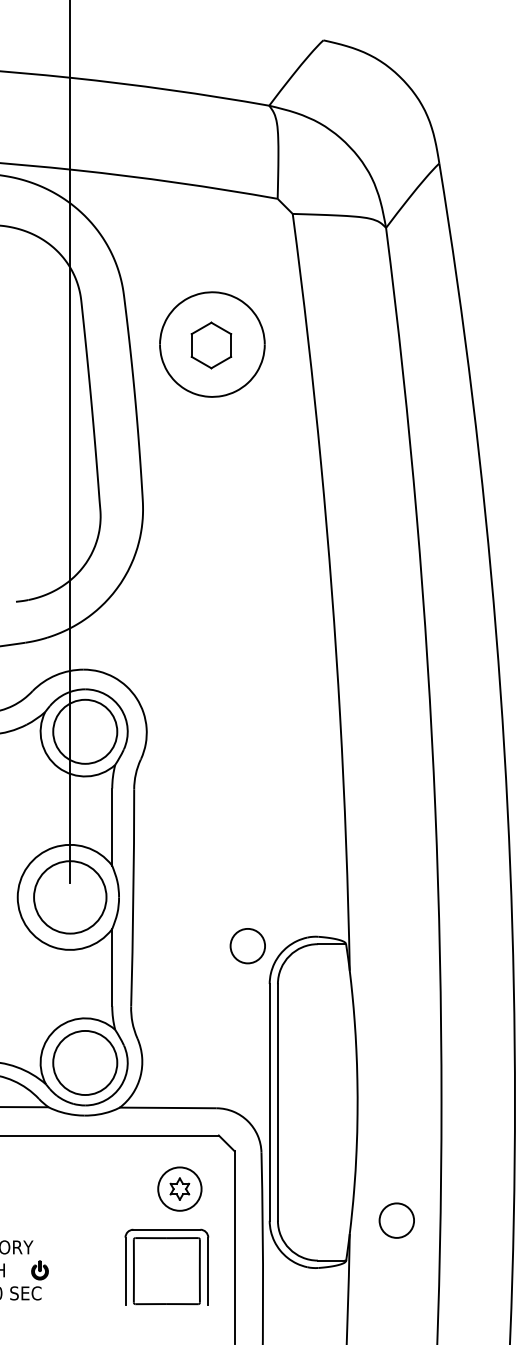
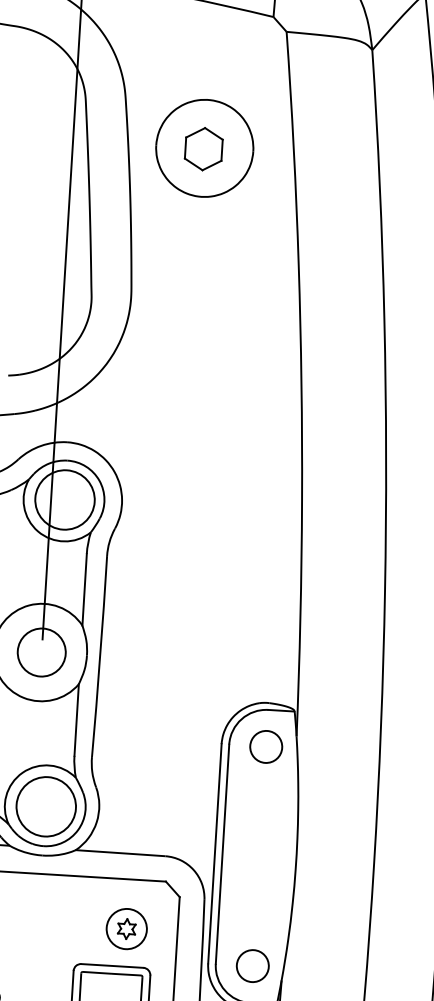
circle: (70, 897) -> (41, 652), size x0.71
circle: (247, 946) -> (265, 747), moved
circle: (396, 1220) -> (252, 965), moved

